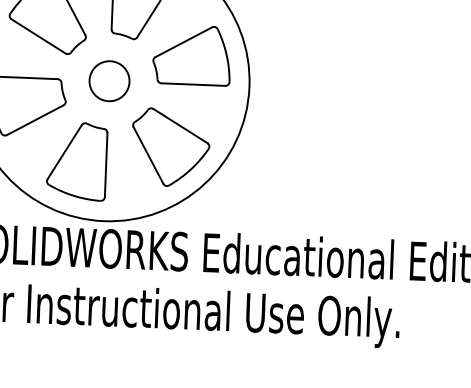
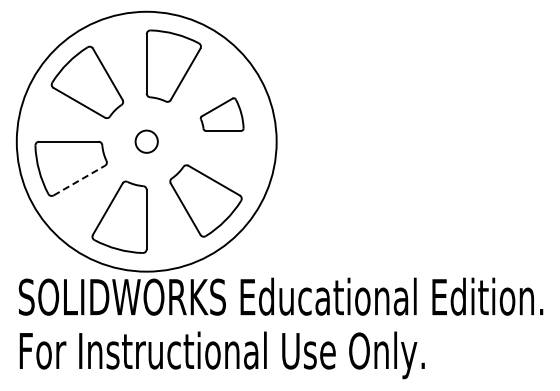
part: (191, 55) -> (221, 114), size x0.6
circle: (109, 80) -> (146, 141), size x0.6
line: (35, 120) -> (79, 180), solid -> dashed

